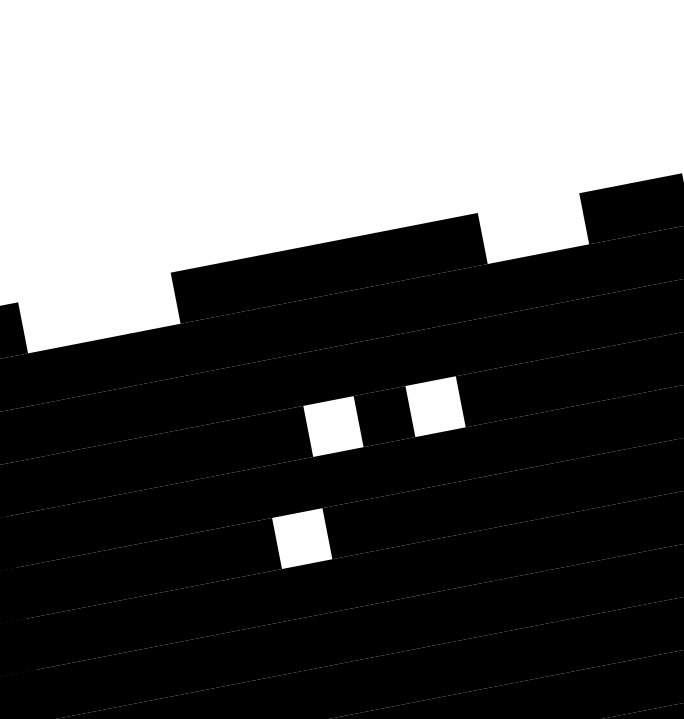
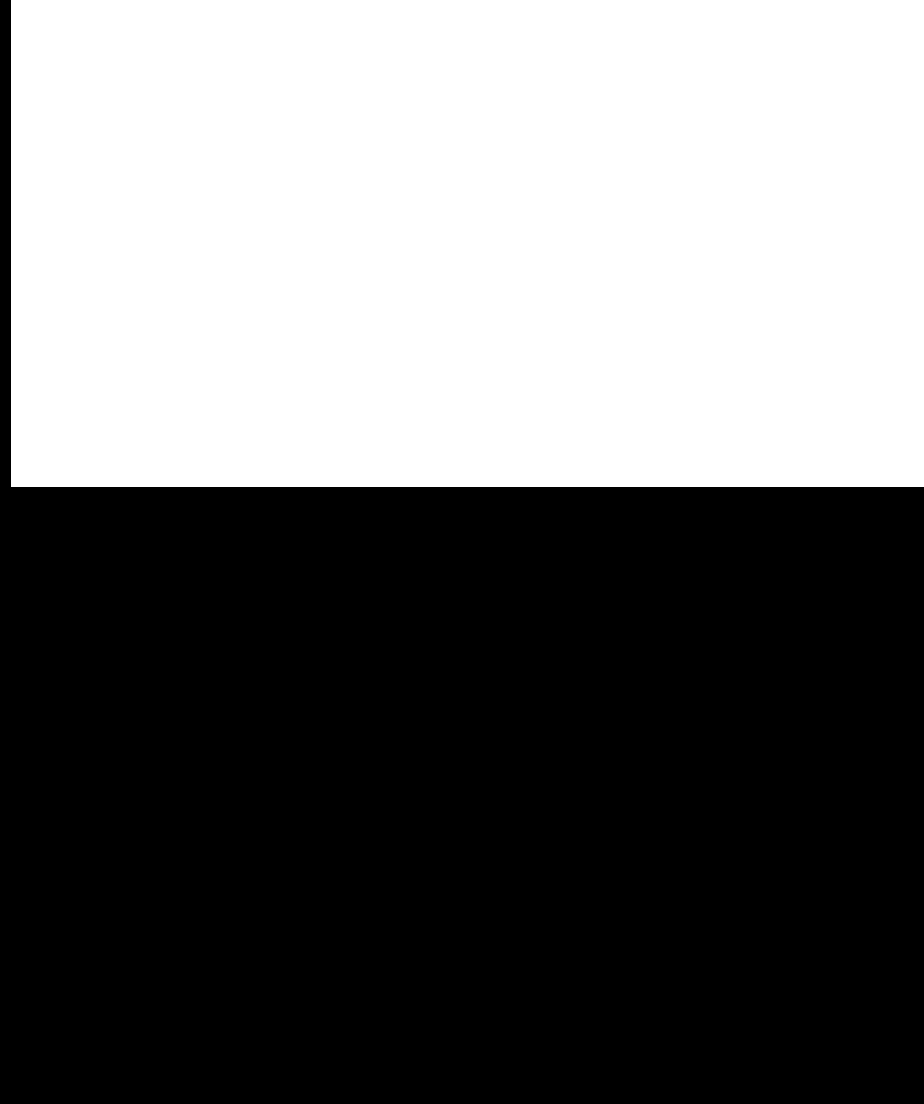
fill: (533, 228) -> (770, 521), added
fill: (99, 312) -> (183, 521), added
fill: (435, 406) -> (598, 728), added
fill: (333, 426) -> (459, 728), added
fill: (301, 538) -> (390, 866), added

